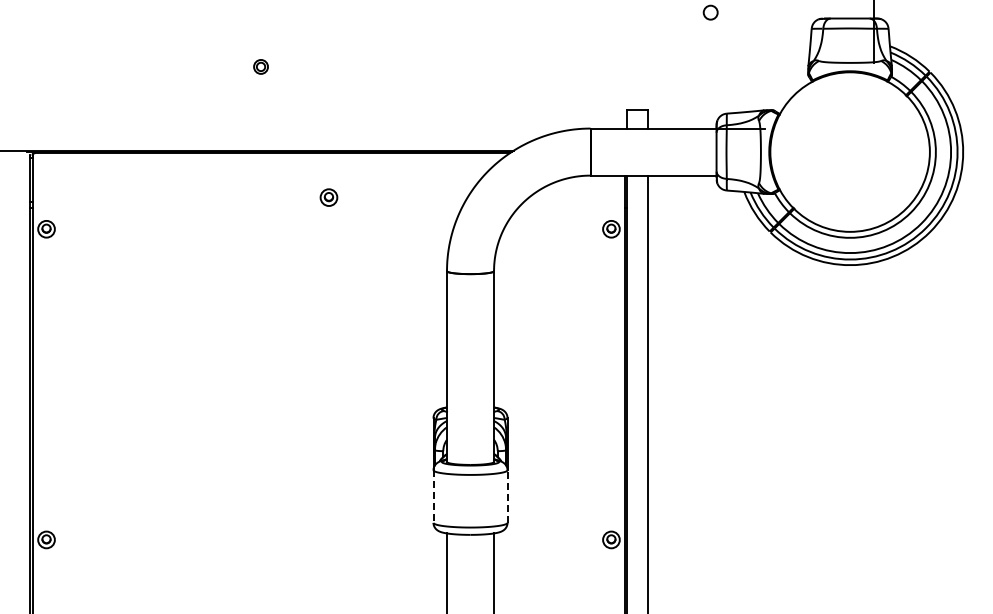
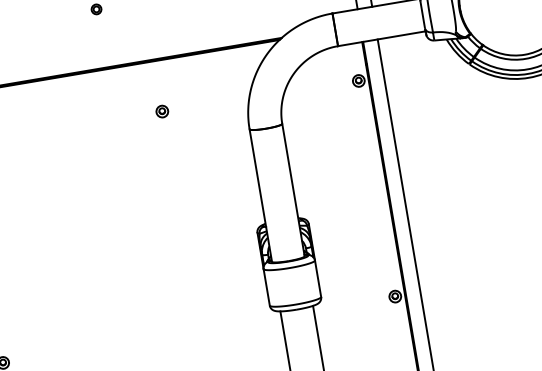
part: (328, 197) -> (161, 111), moved
line: (507, 496) -> (318, 278), dashed -> solid
line: (433, 497) -> (266, 288), dashed -> solid

